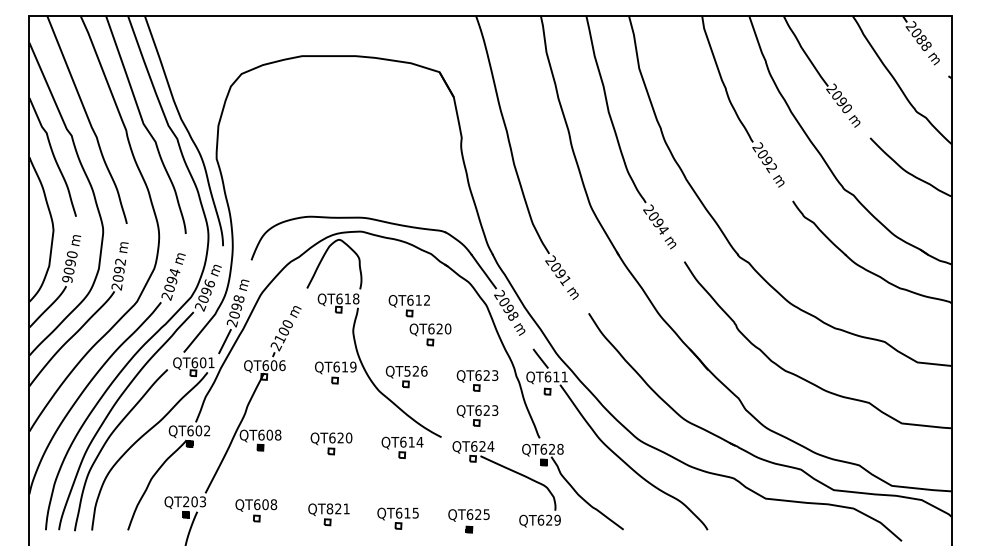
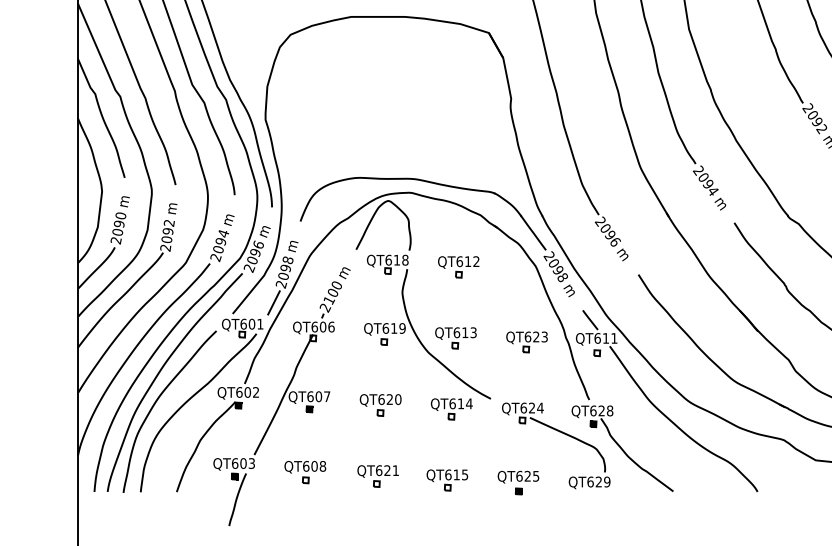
text: (67, 279) -> (116, 240), 9090 -> 2090
text: (565, 281) -> (615, 242), 2091 -> 2096
part: (430, 334) -> (479, 295), removed
text: (415, 370) -> (464, 331), QT526 -> QT613
part: (477, 415) -> (526, 377), removed
text: (278, 434) -> (327, 396), QT608 -> QT607
text: (186, 501) -> (235, 463), QT203 -> QT603
text: (329, 508) -> (378, 470), QT821 -> QT621

